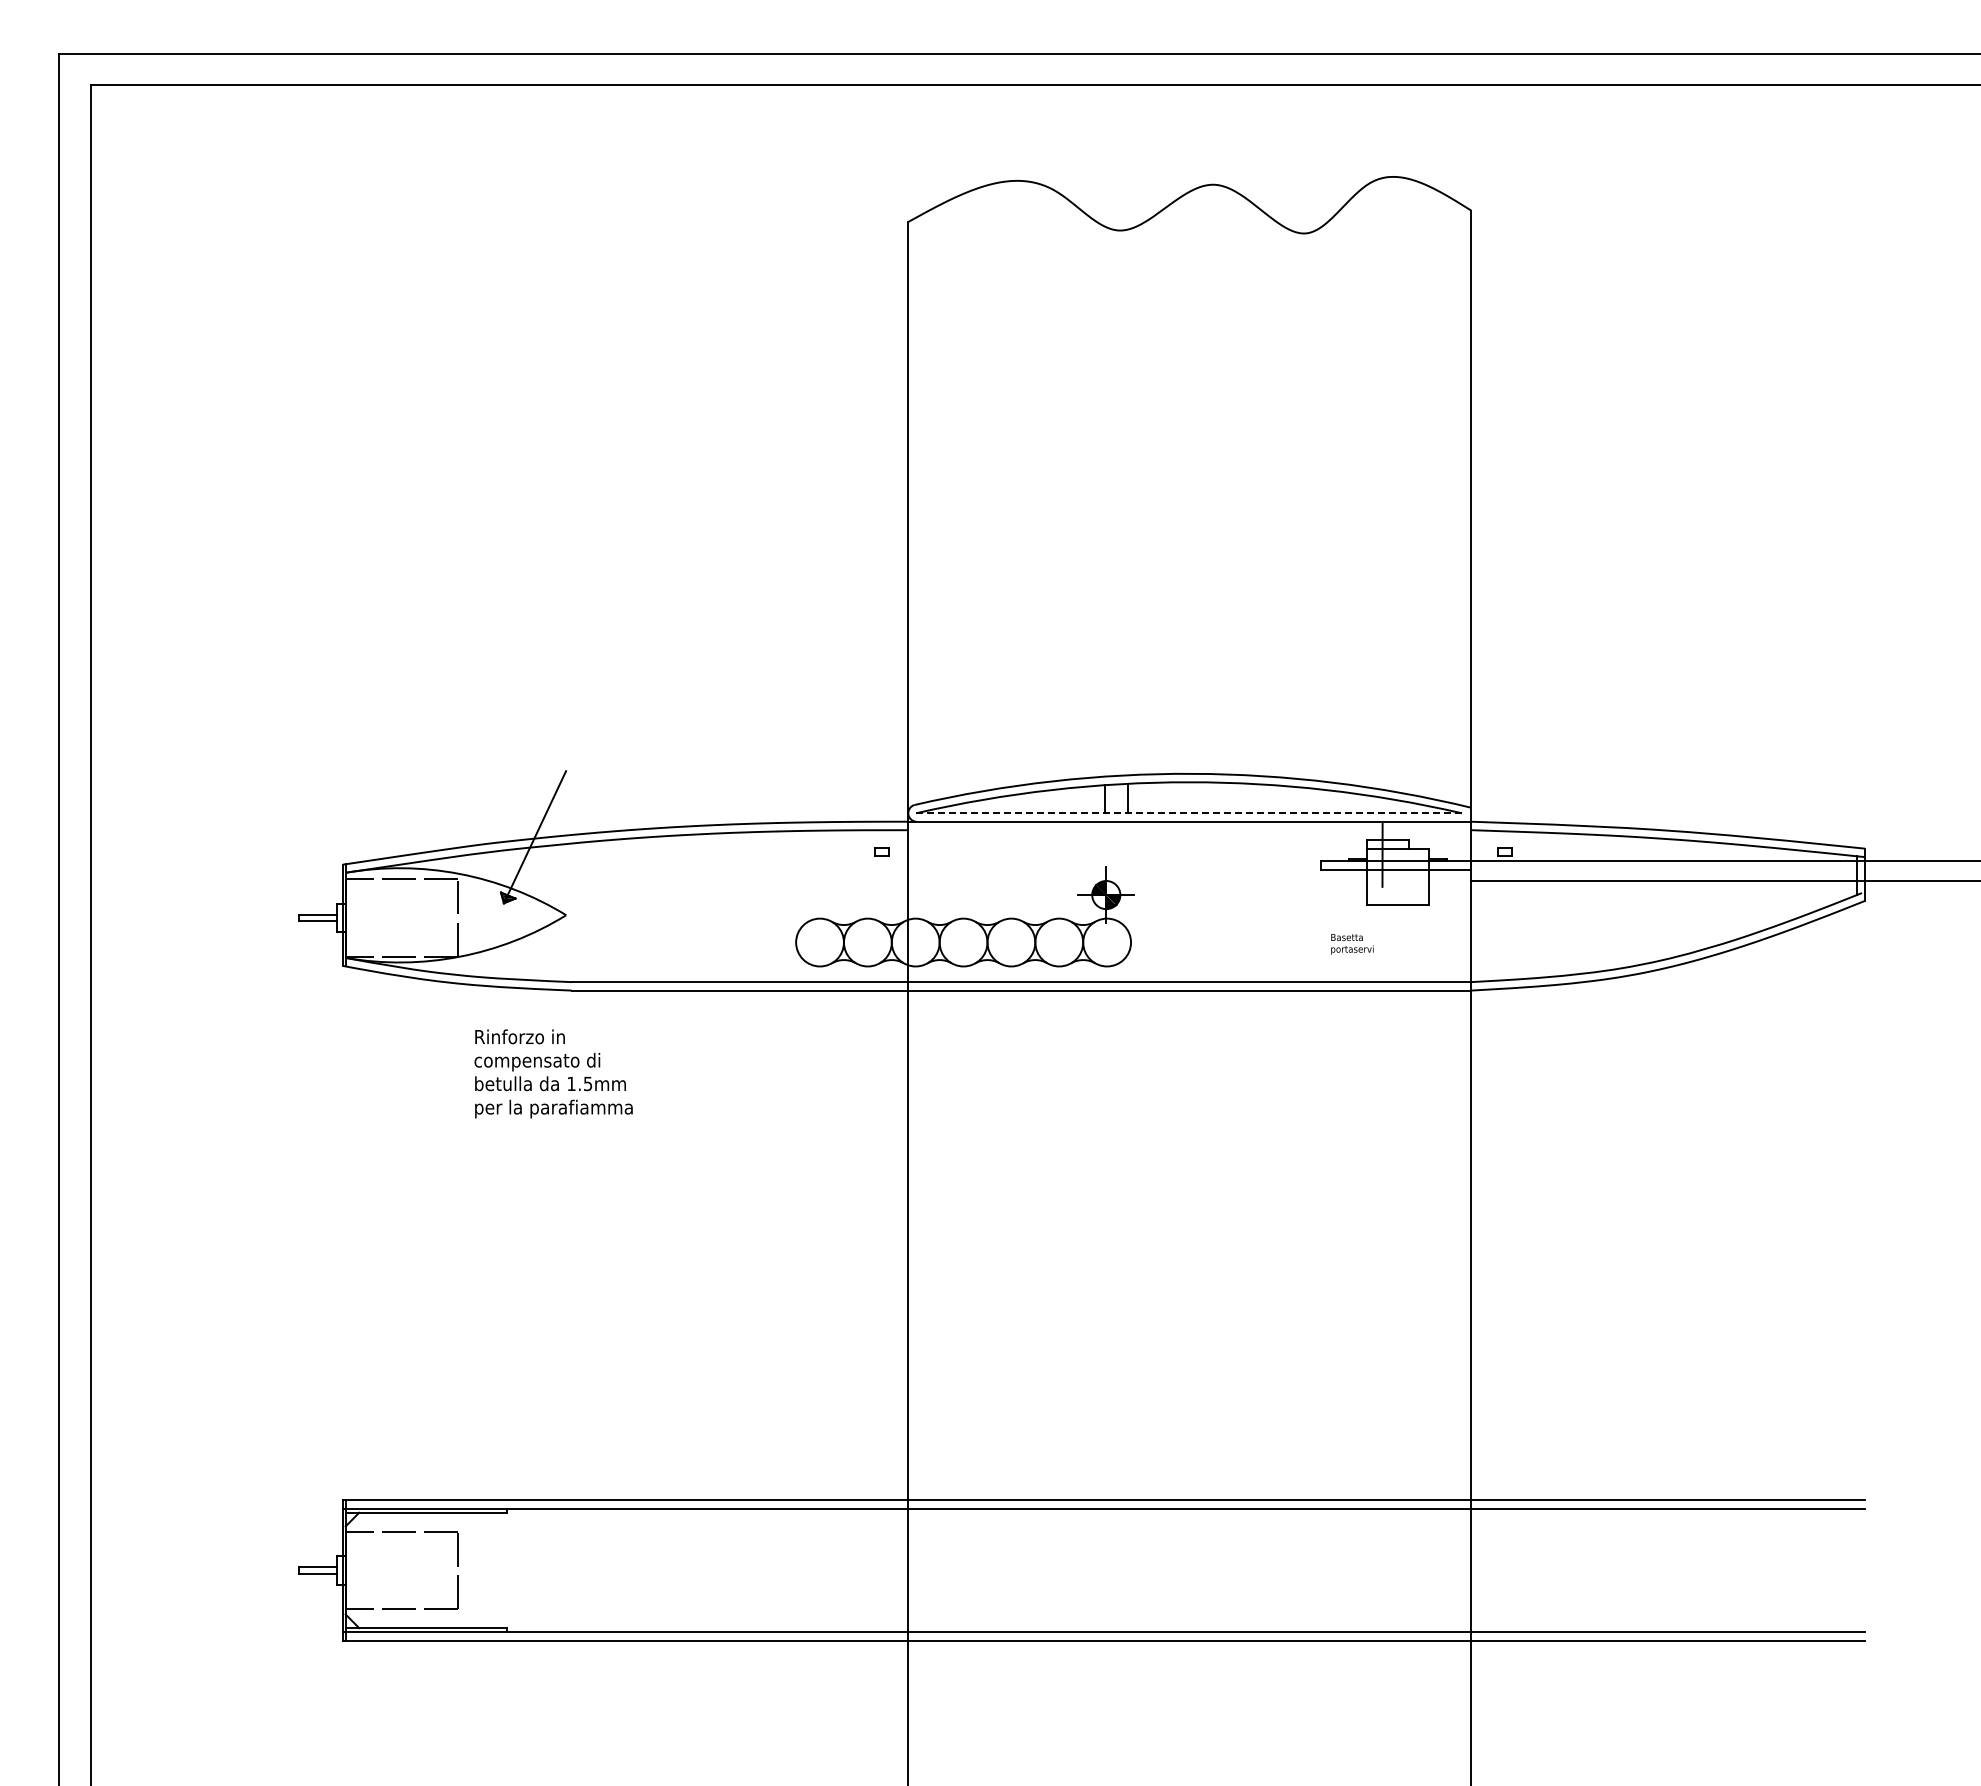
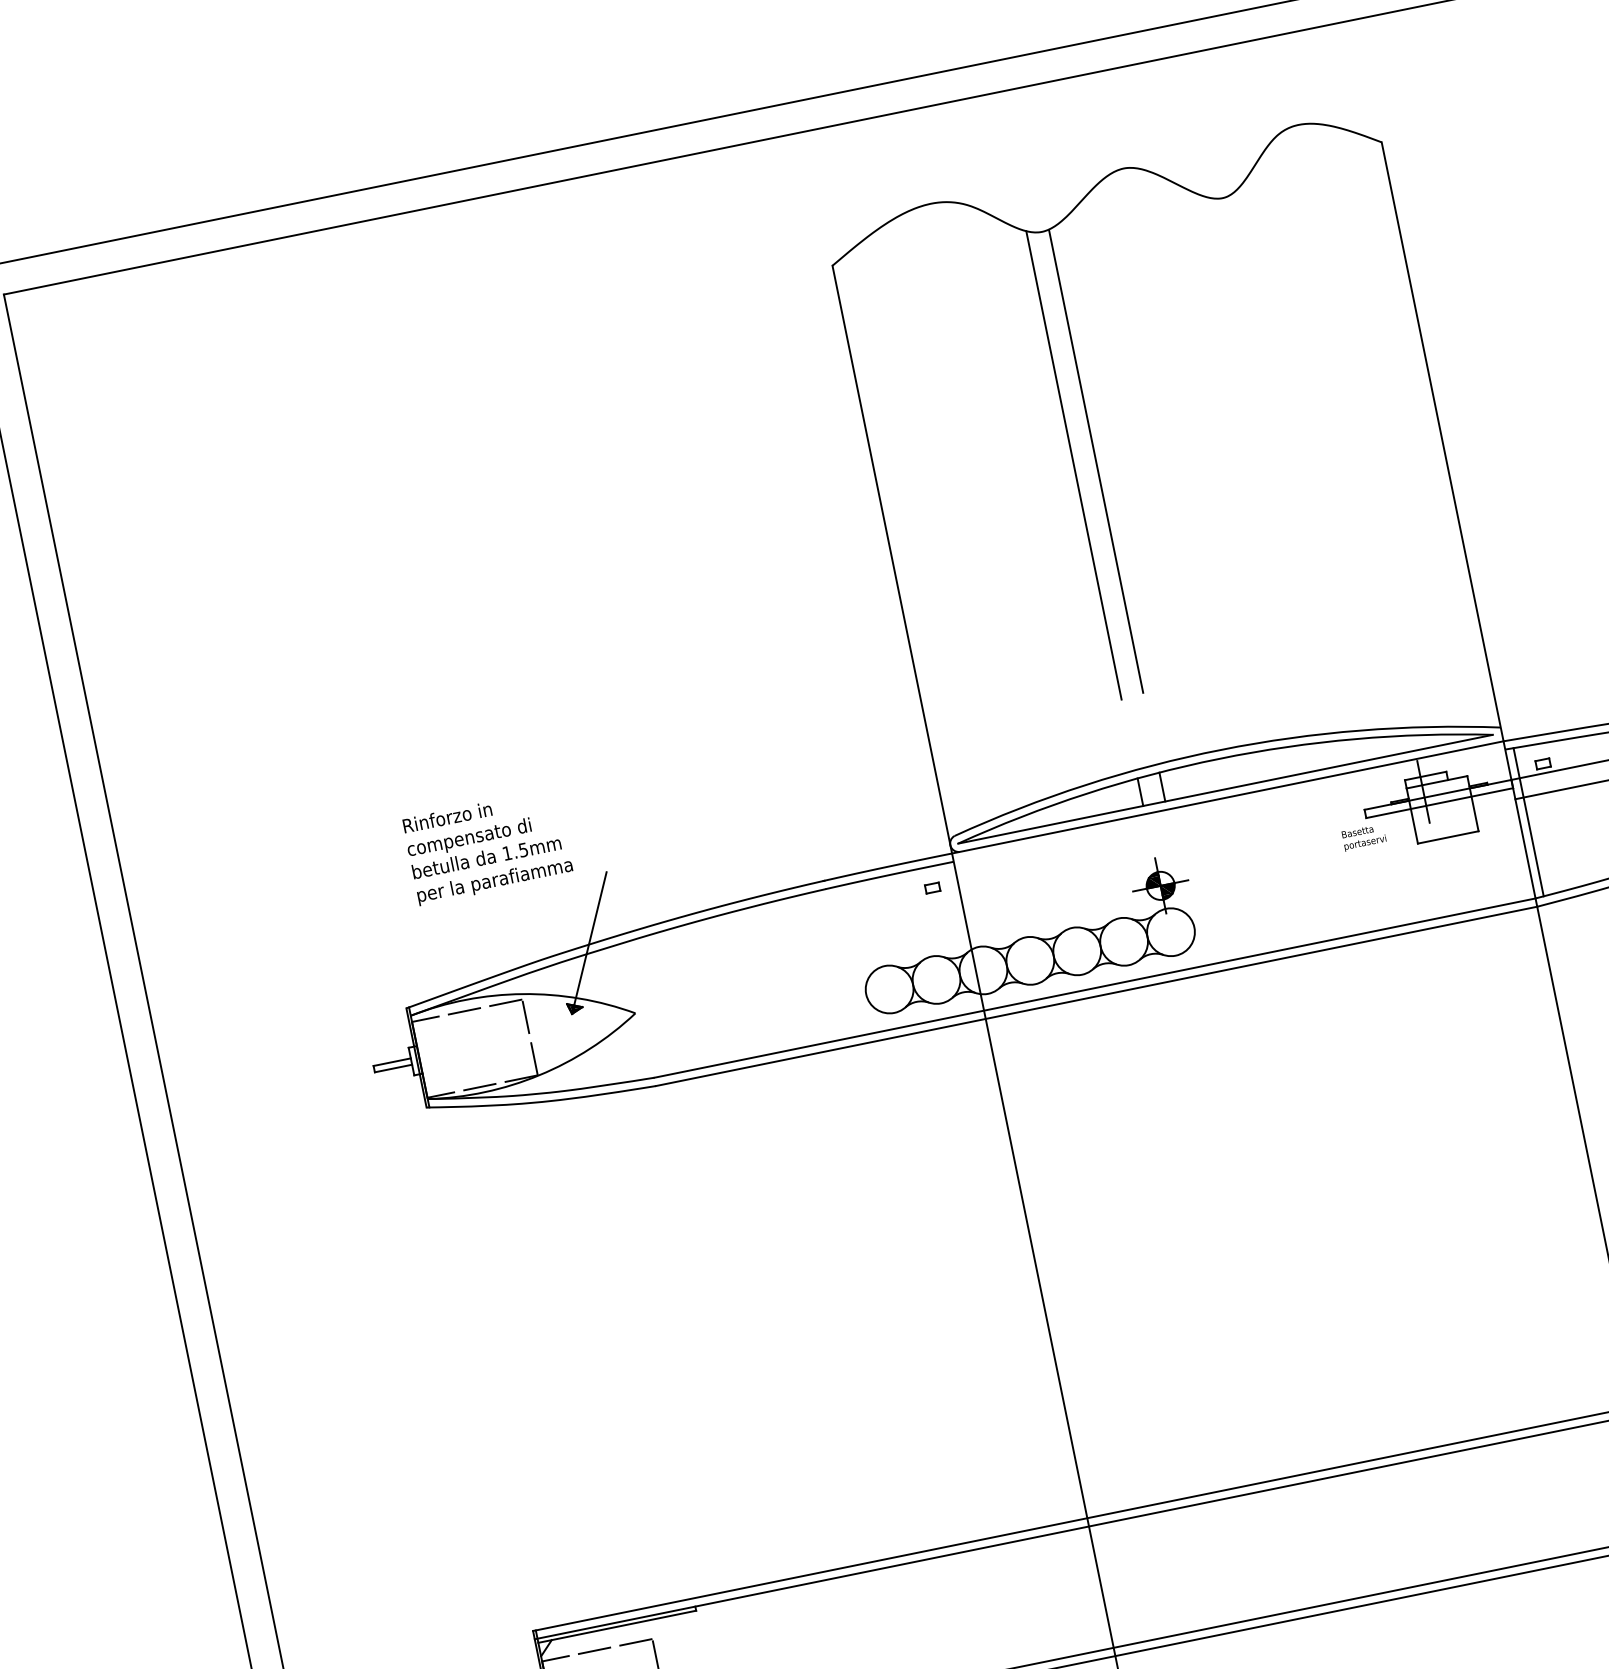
line: (1105, 465) -> (1074, 465), added
line: (1127, 466) -> (1096, 461), added
line: (1189, 813) -> (1225, 789), dashed -> solid
line: (1479, 905) -> (1528, 821), added
text: (1352, 944) -> (1364, 837), moved
text: (553, 1073) -> (487, 846), moved

